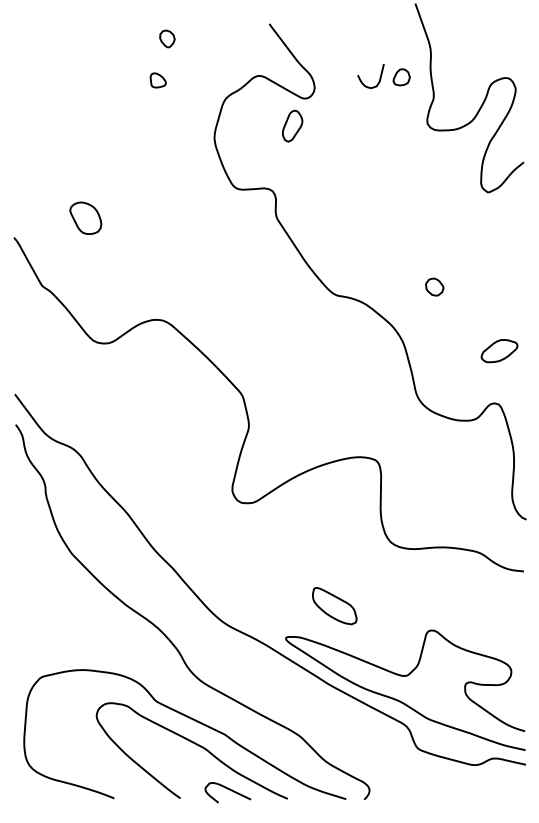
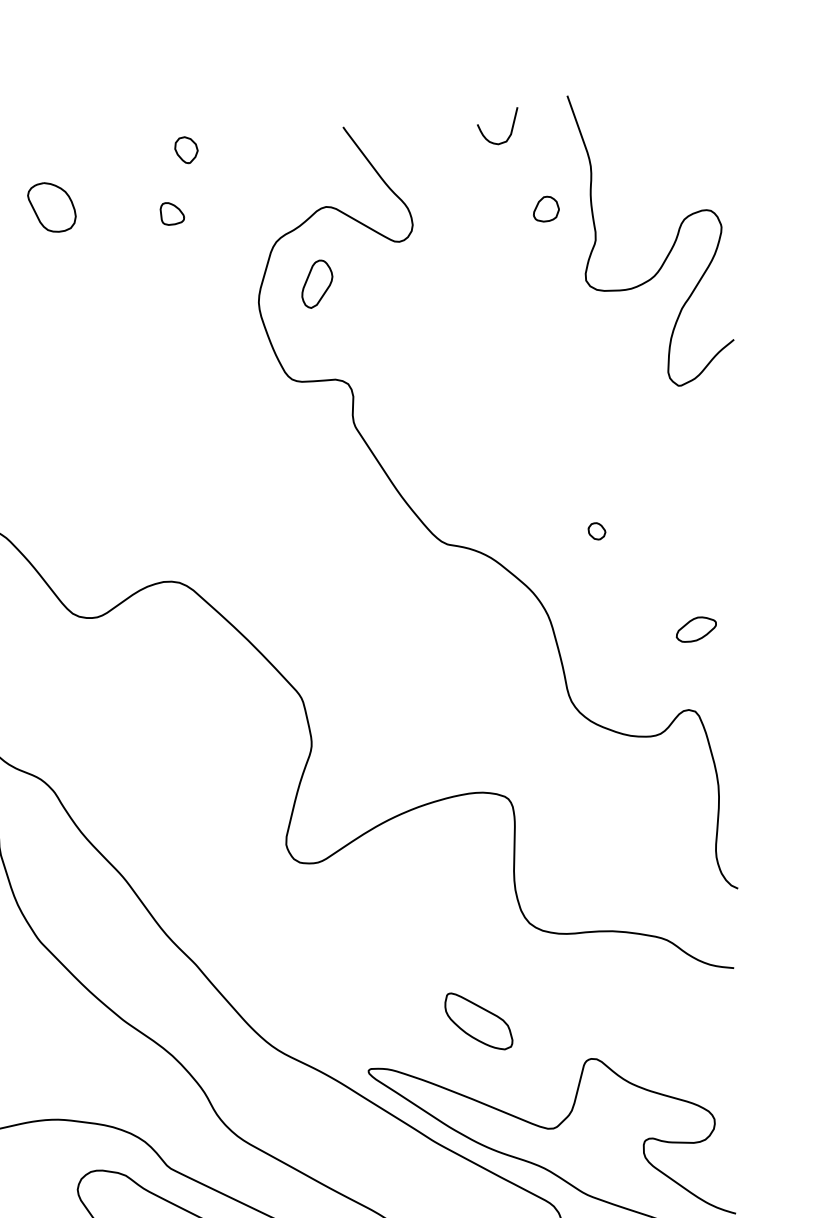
curve: (379, 77) -> (510, 127), moved
part: (292, 125) -> (317, 283), moved
part: (85, 217) -> (51, 206), moved
part: (434, 286) -> (596, 530), size x0.62
part: (498, 350) -> (695, 628), size x0.71
part: (334, 606) -> (478, 1022), moved

